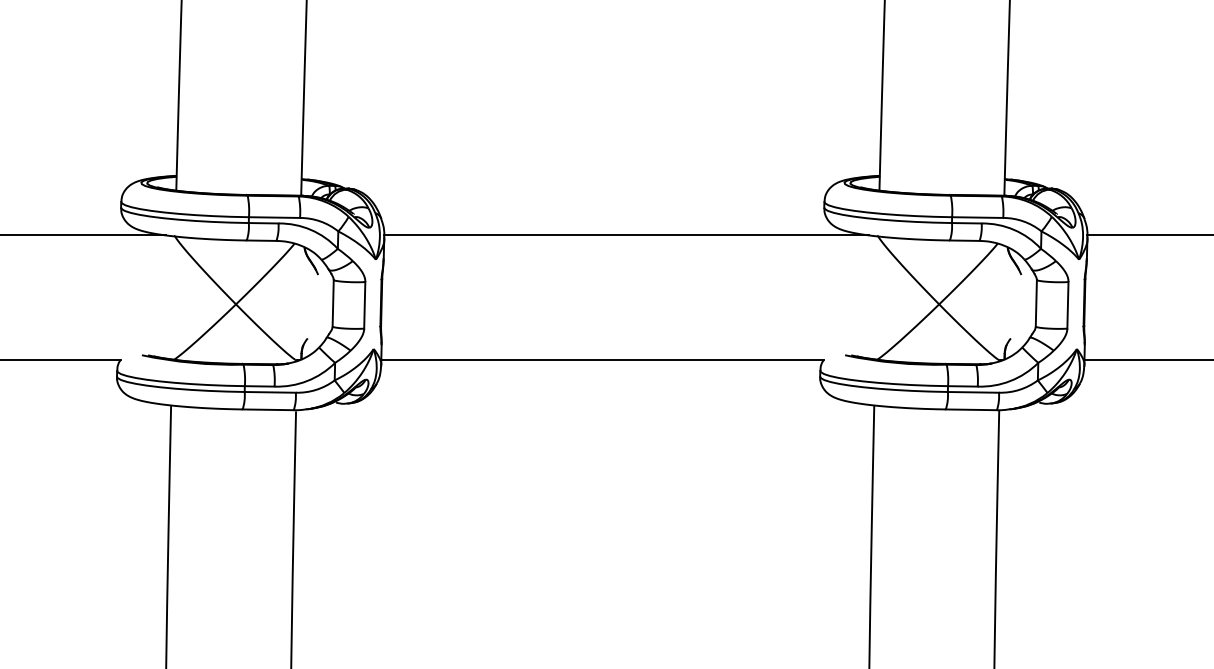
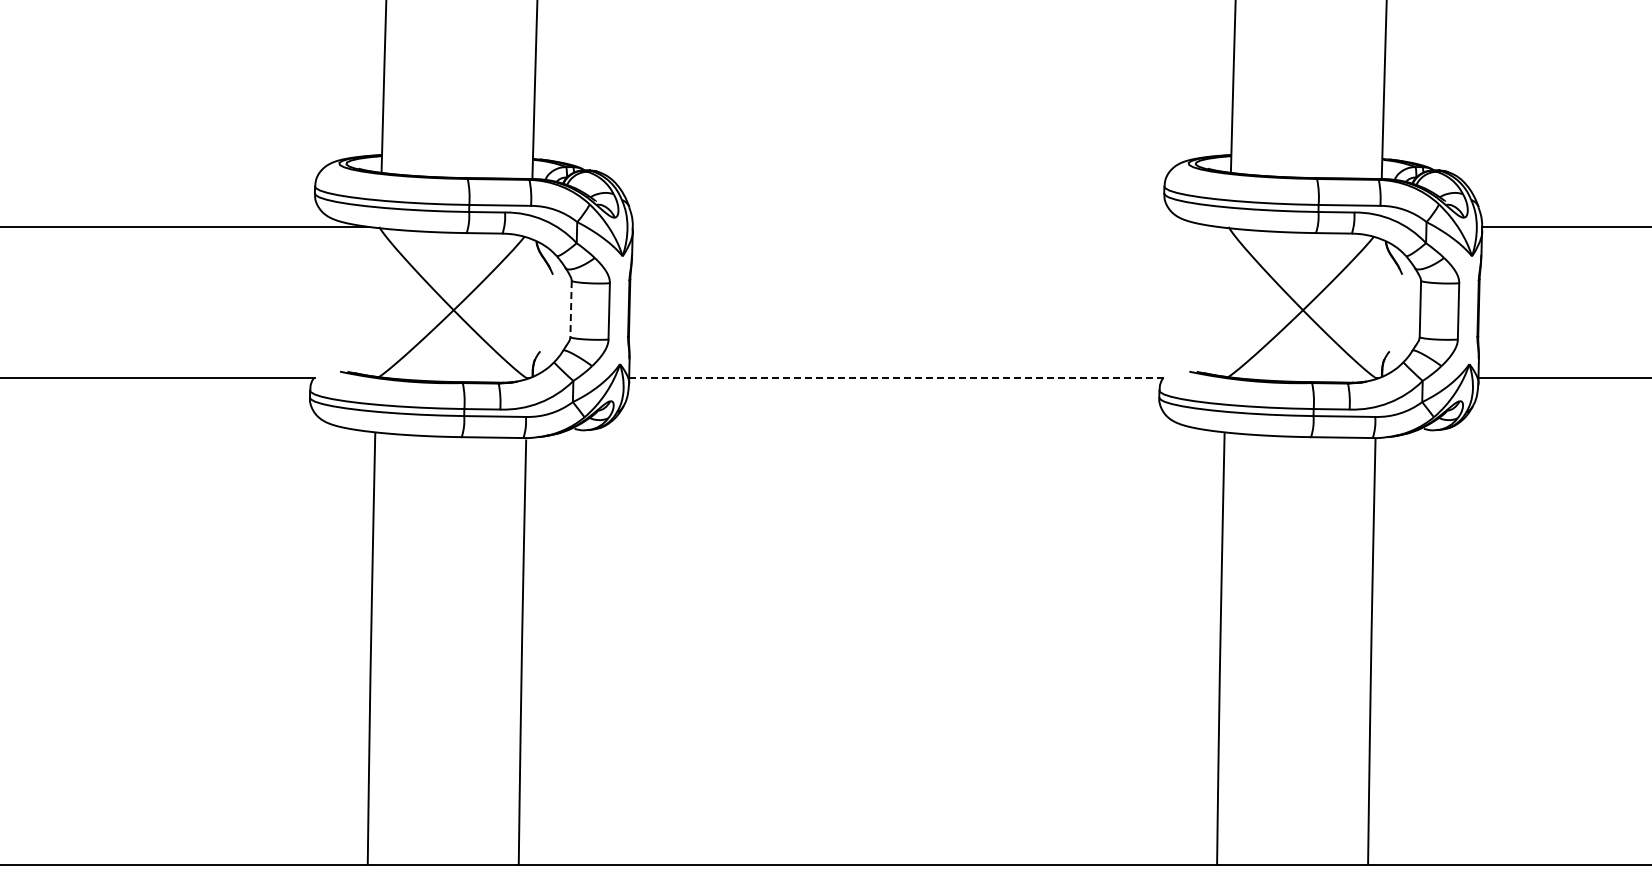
line: (626, 235) -> (925, 226), removed
line: (333, 303) -> (571, 309), solid -> dashed
line: (602, 360) -> (896, 377), solid -> dashed

